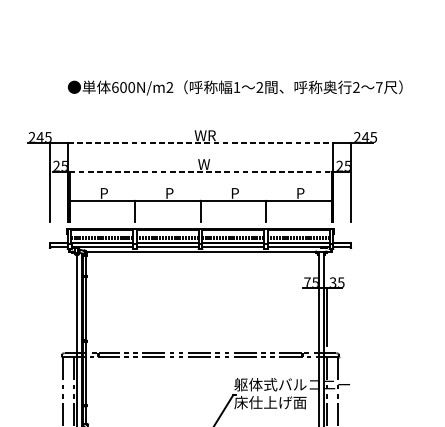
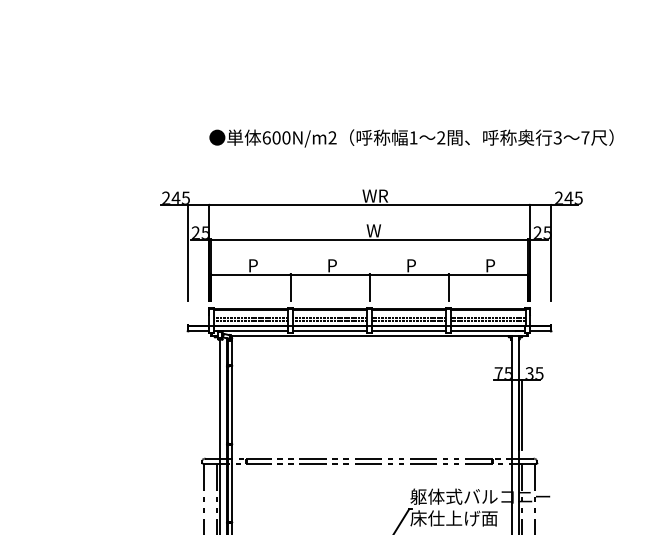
text: (356, 87) -> (557, 137), 2 -> 3
line: (201, 142) -> (370, 204), dashed -> solid
line: (201, 171) -> (370, 239), dashed -> solid

